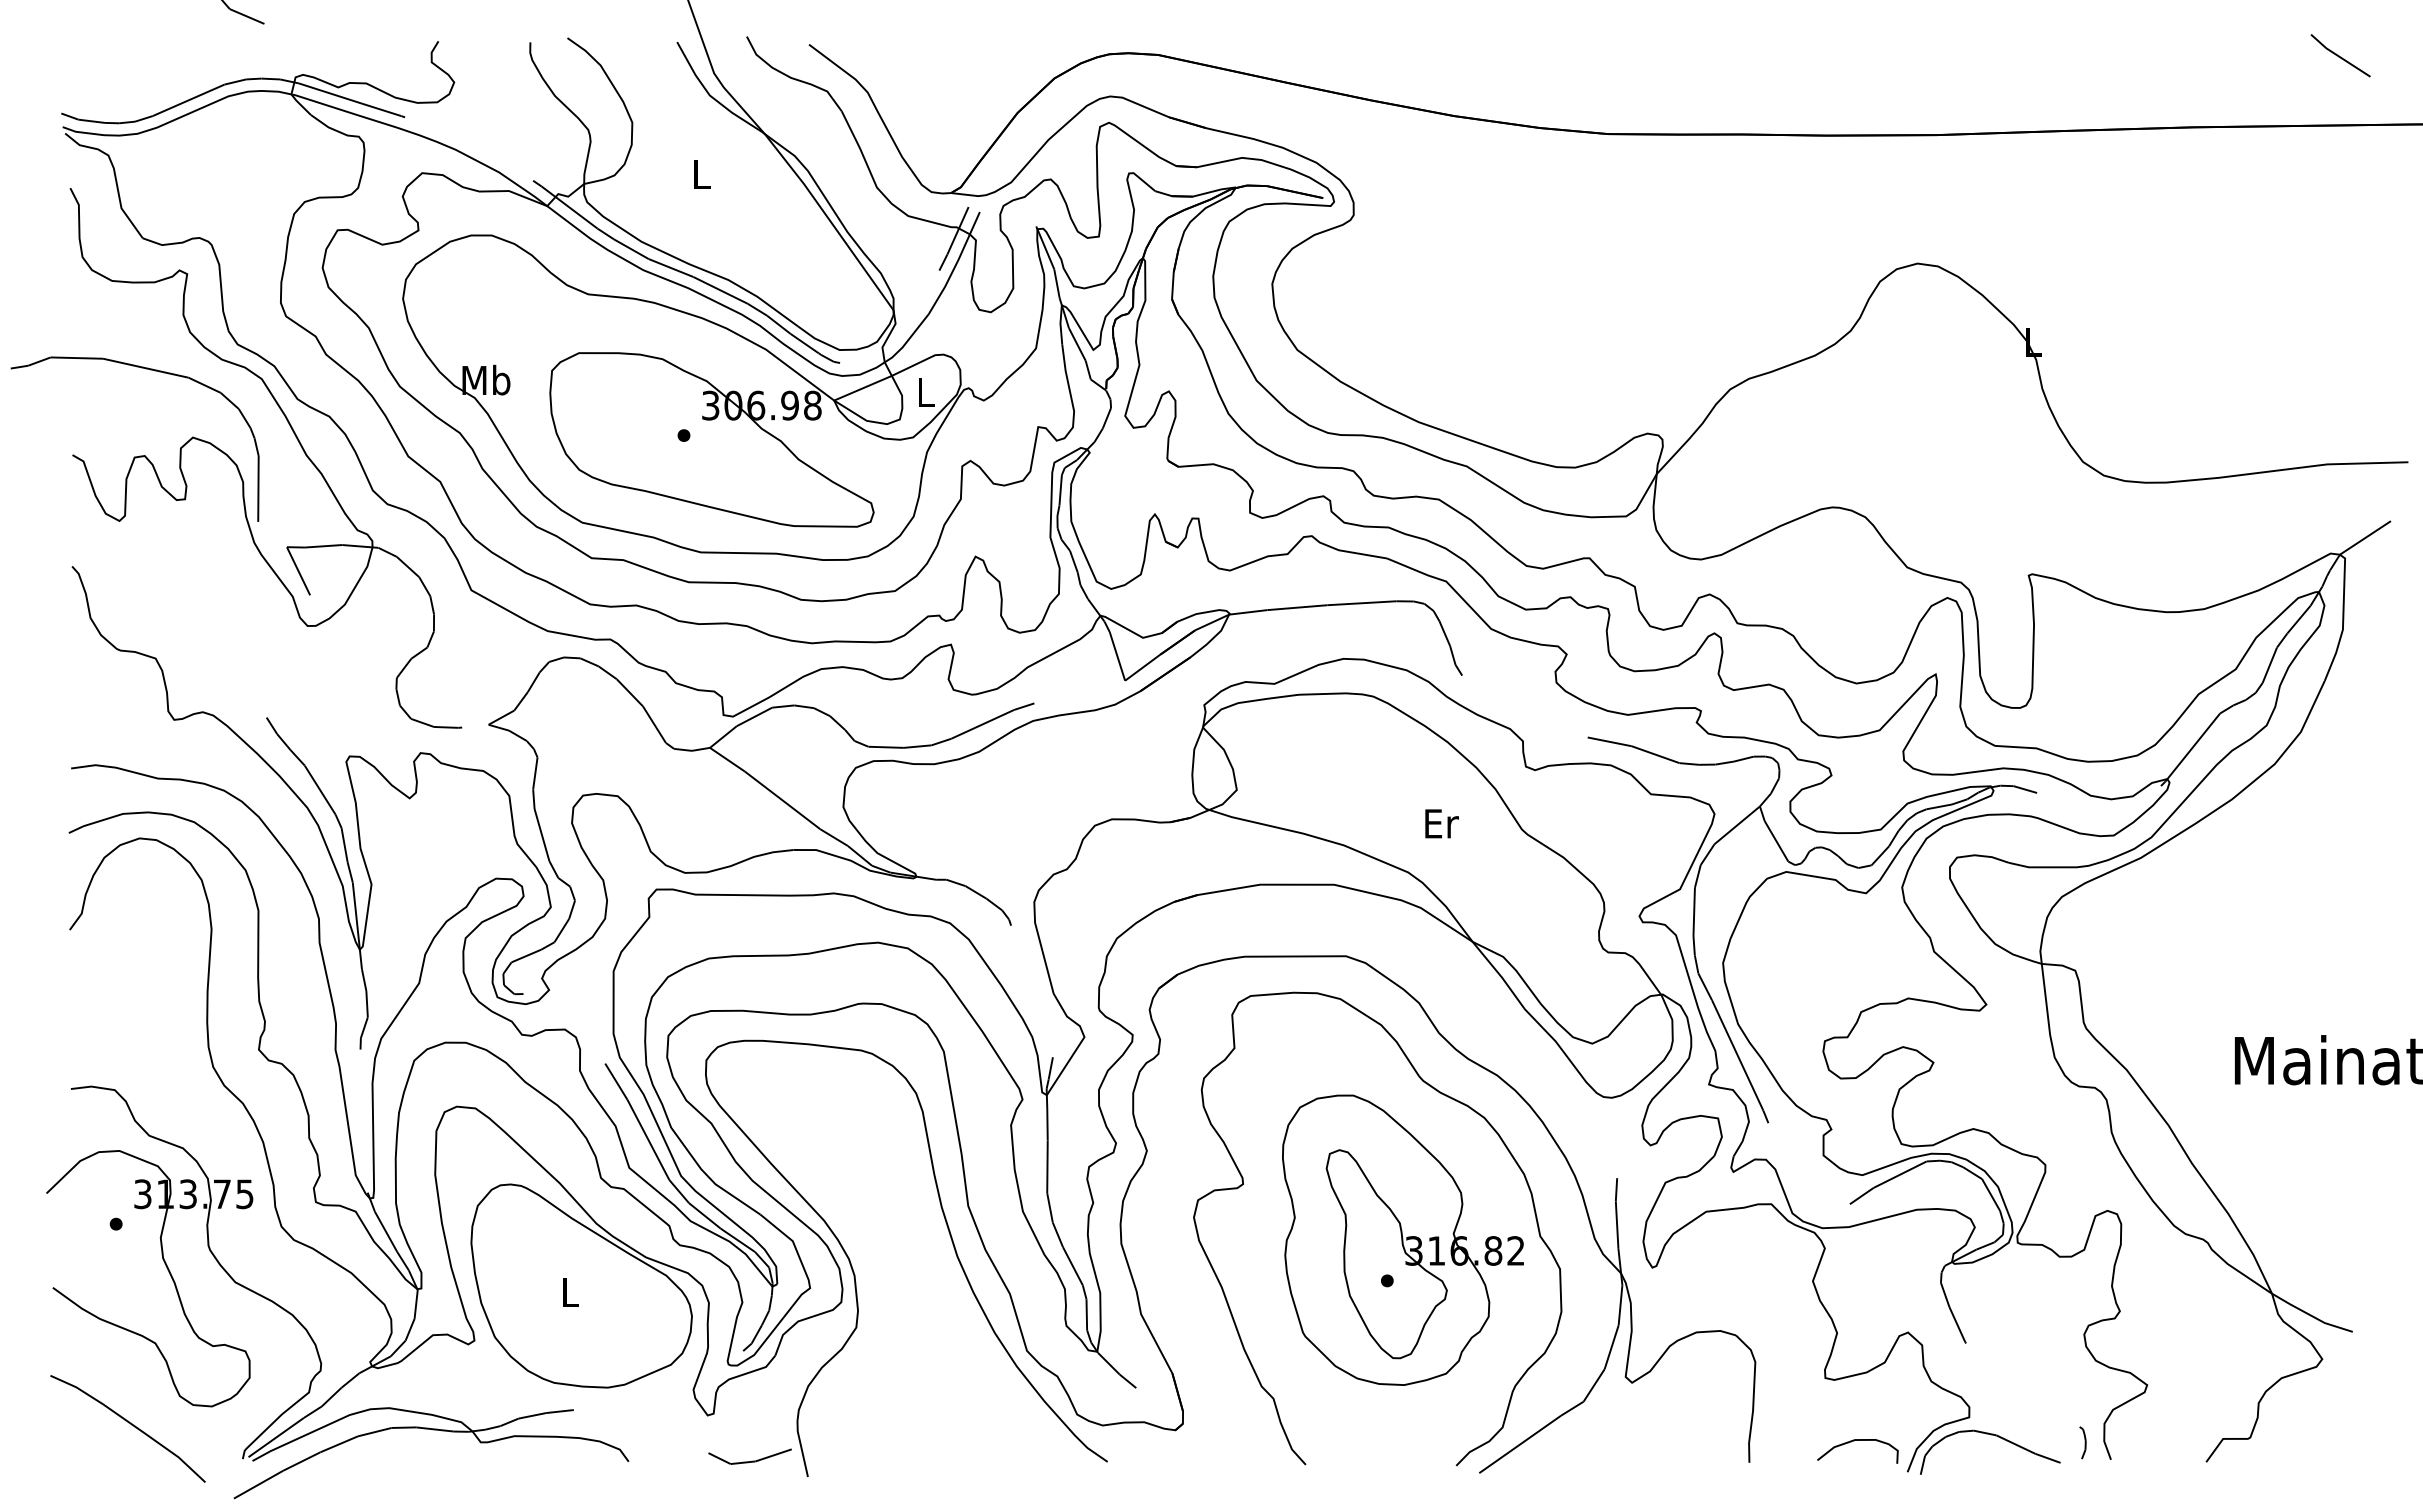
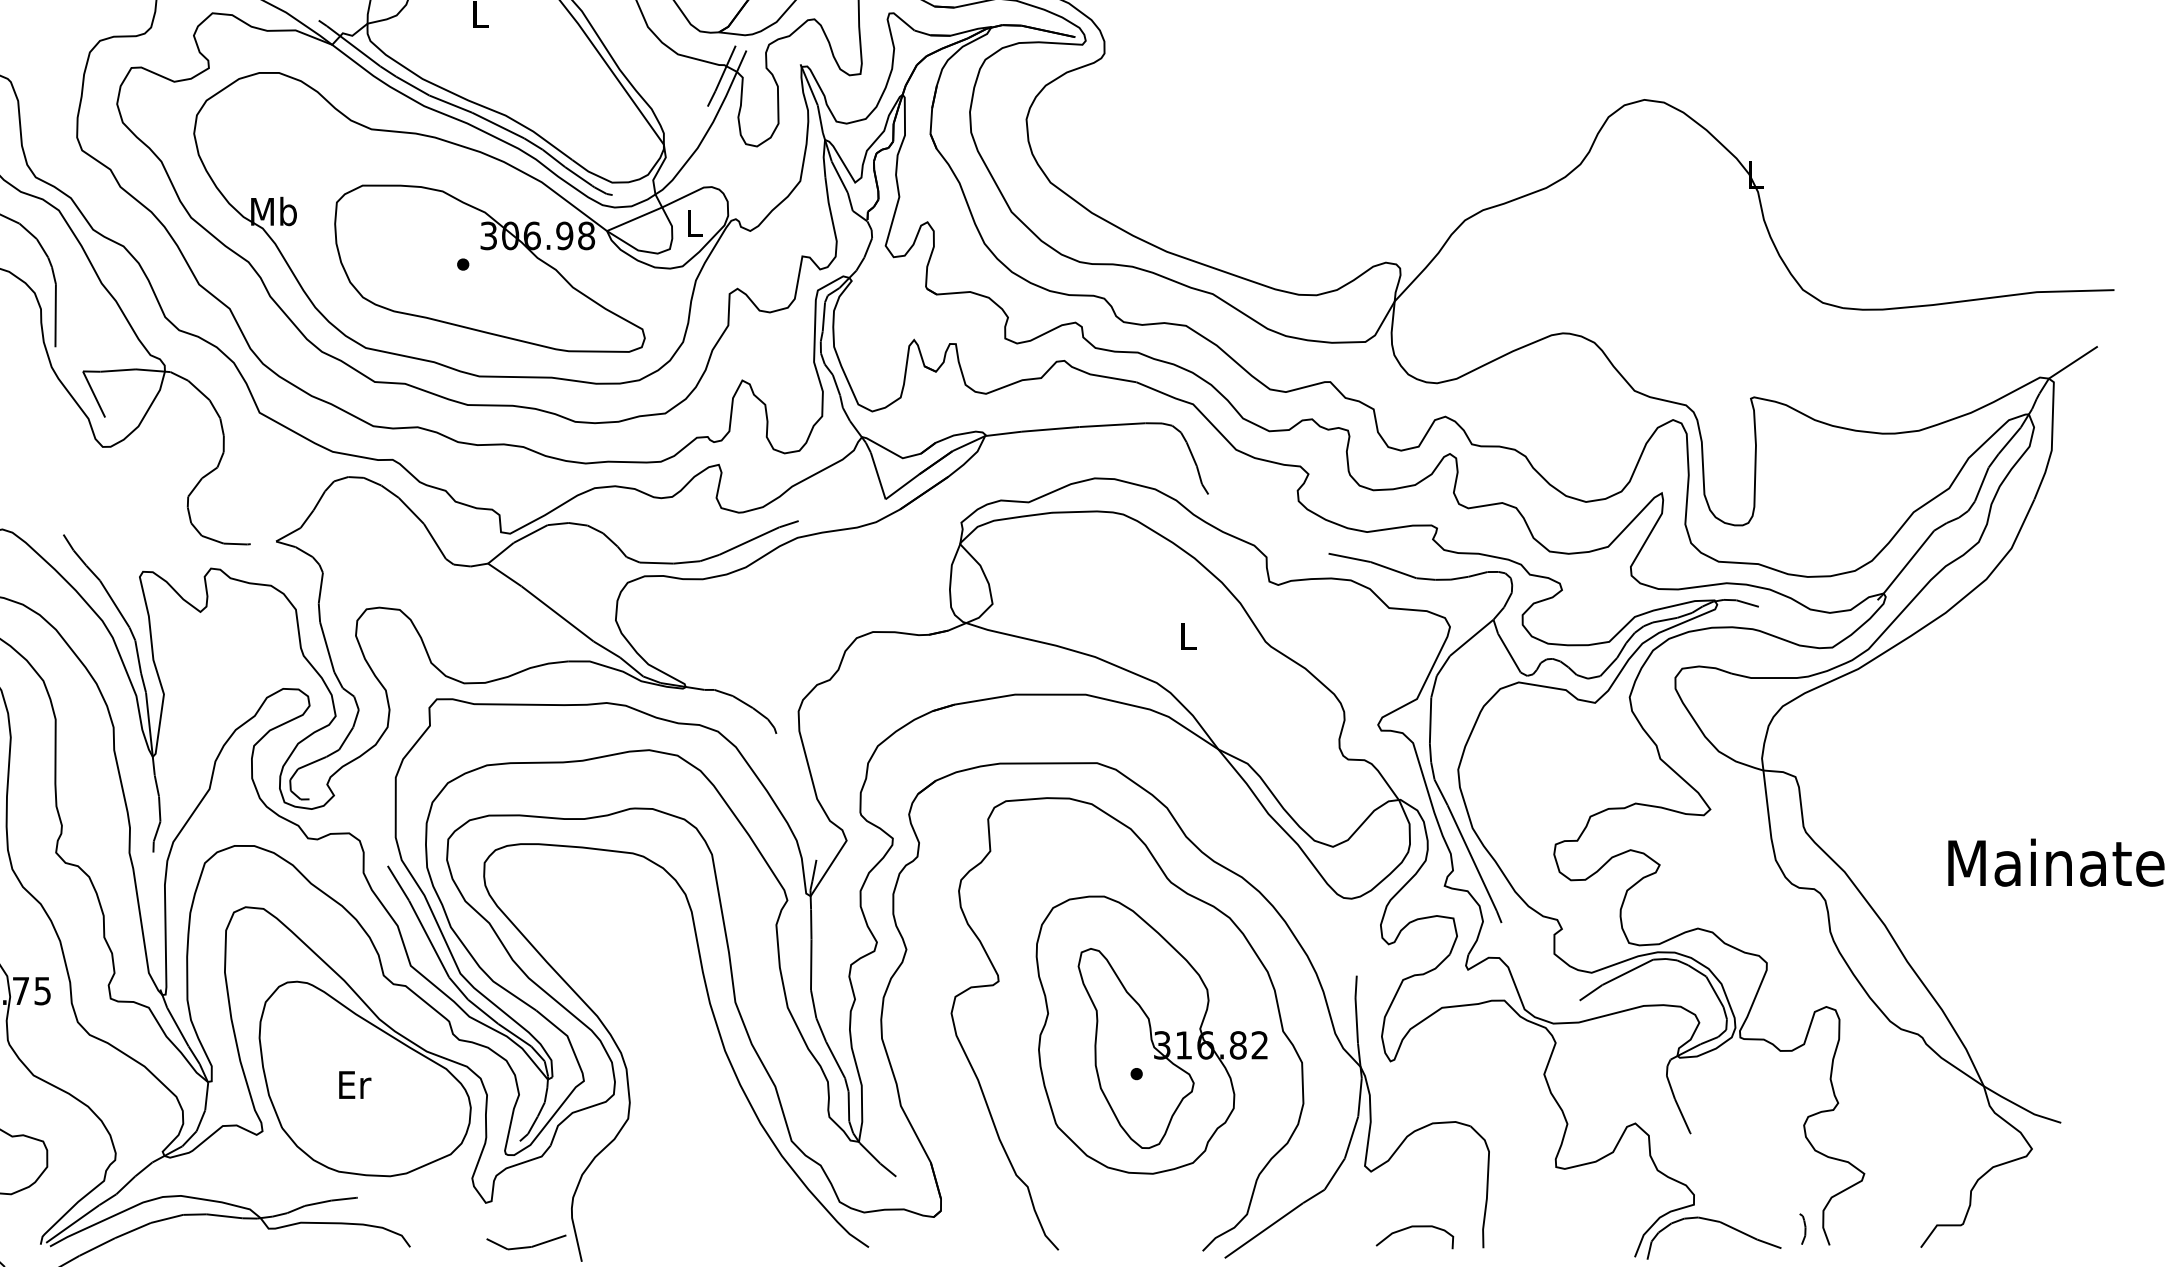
text: (1441, 823) -> (1188, 636), Er -> L
text: (571, 1292) -> (355, 1085), L -> Er
curve: (1854, 1441) -> (1411, 1227), moved

